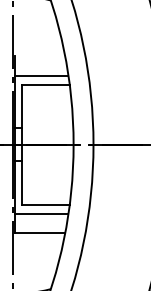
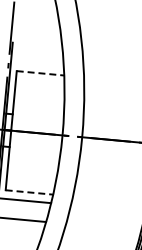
line: (41, 75) -> (37, 64), removed
line: (46, 84) -> (41, 73), solid -> dashed
line: (46, 205) -> (30, 192), solid -> dashed

